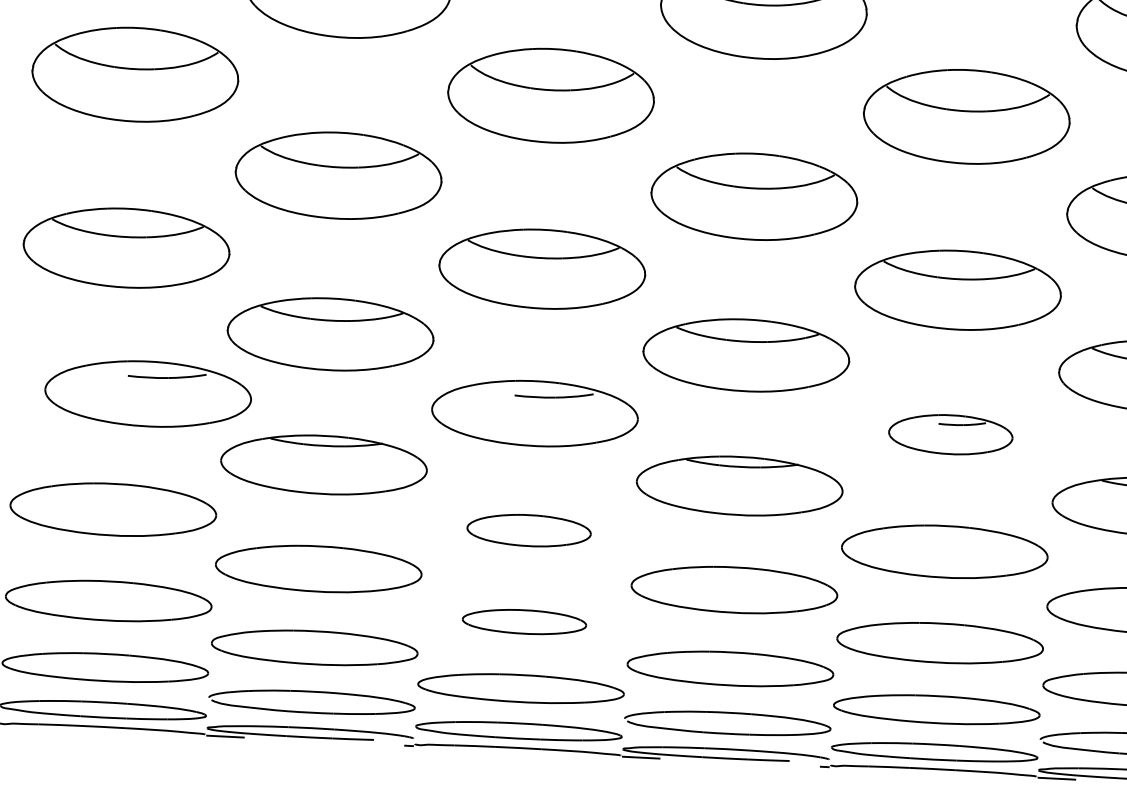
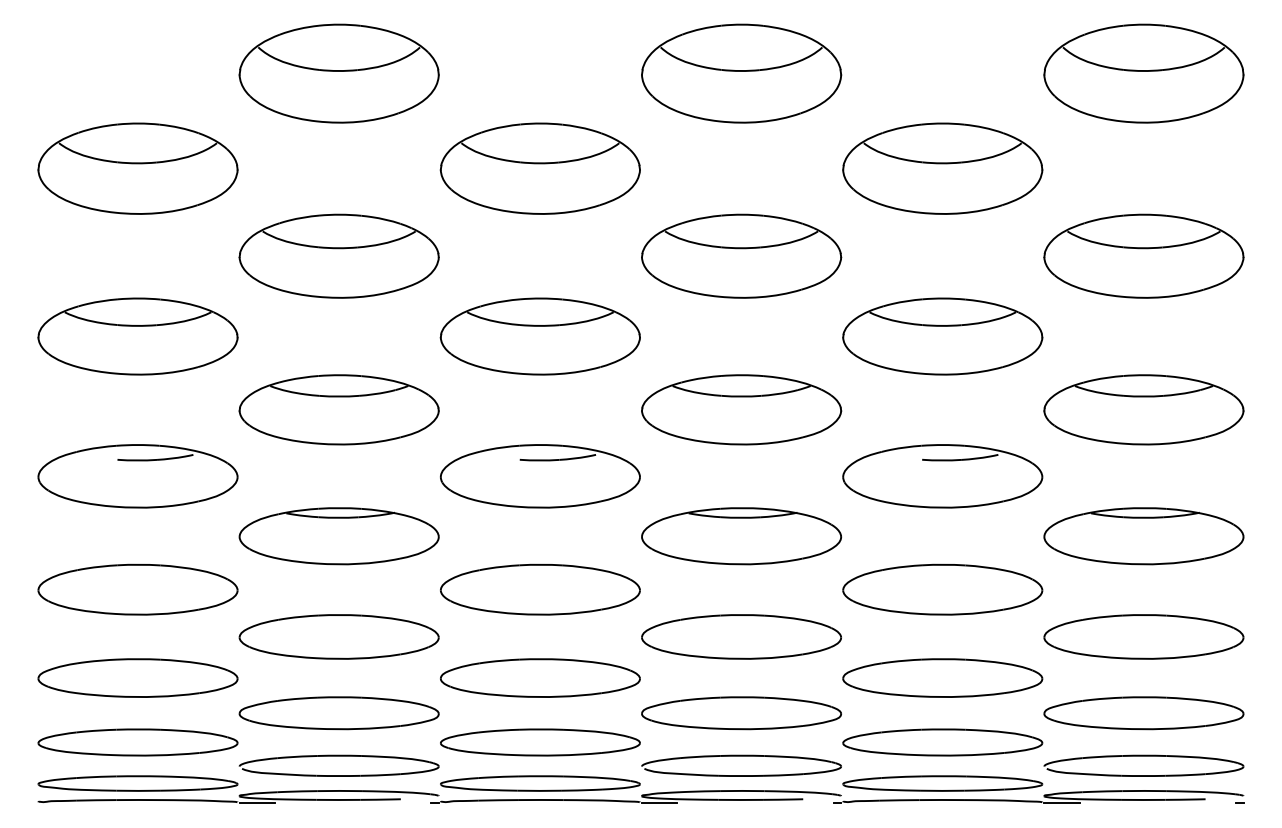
part: (147, 394) -> (137, 476), moved
part: (950, 434) -> (942, 476), size x1.67
part: (529, 530) -> (540, 589), size x1.67
part: (524, 621) -> (540, 677), size x1.67

